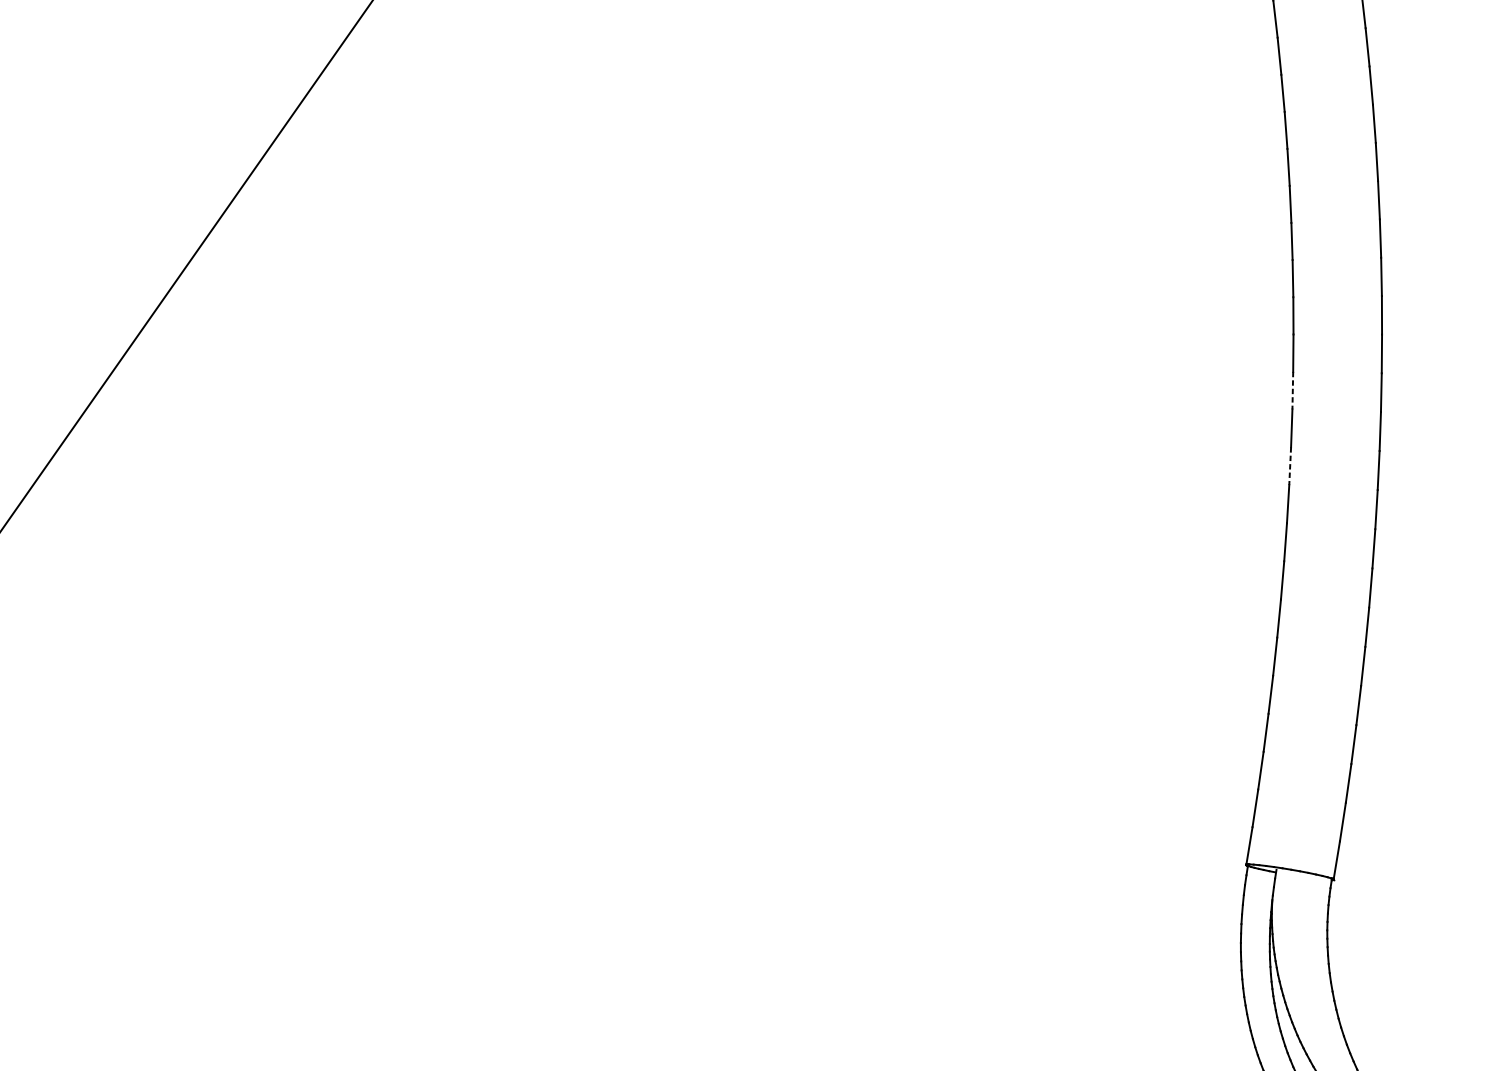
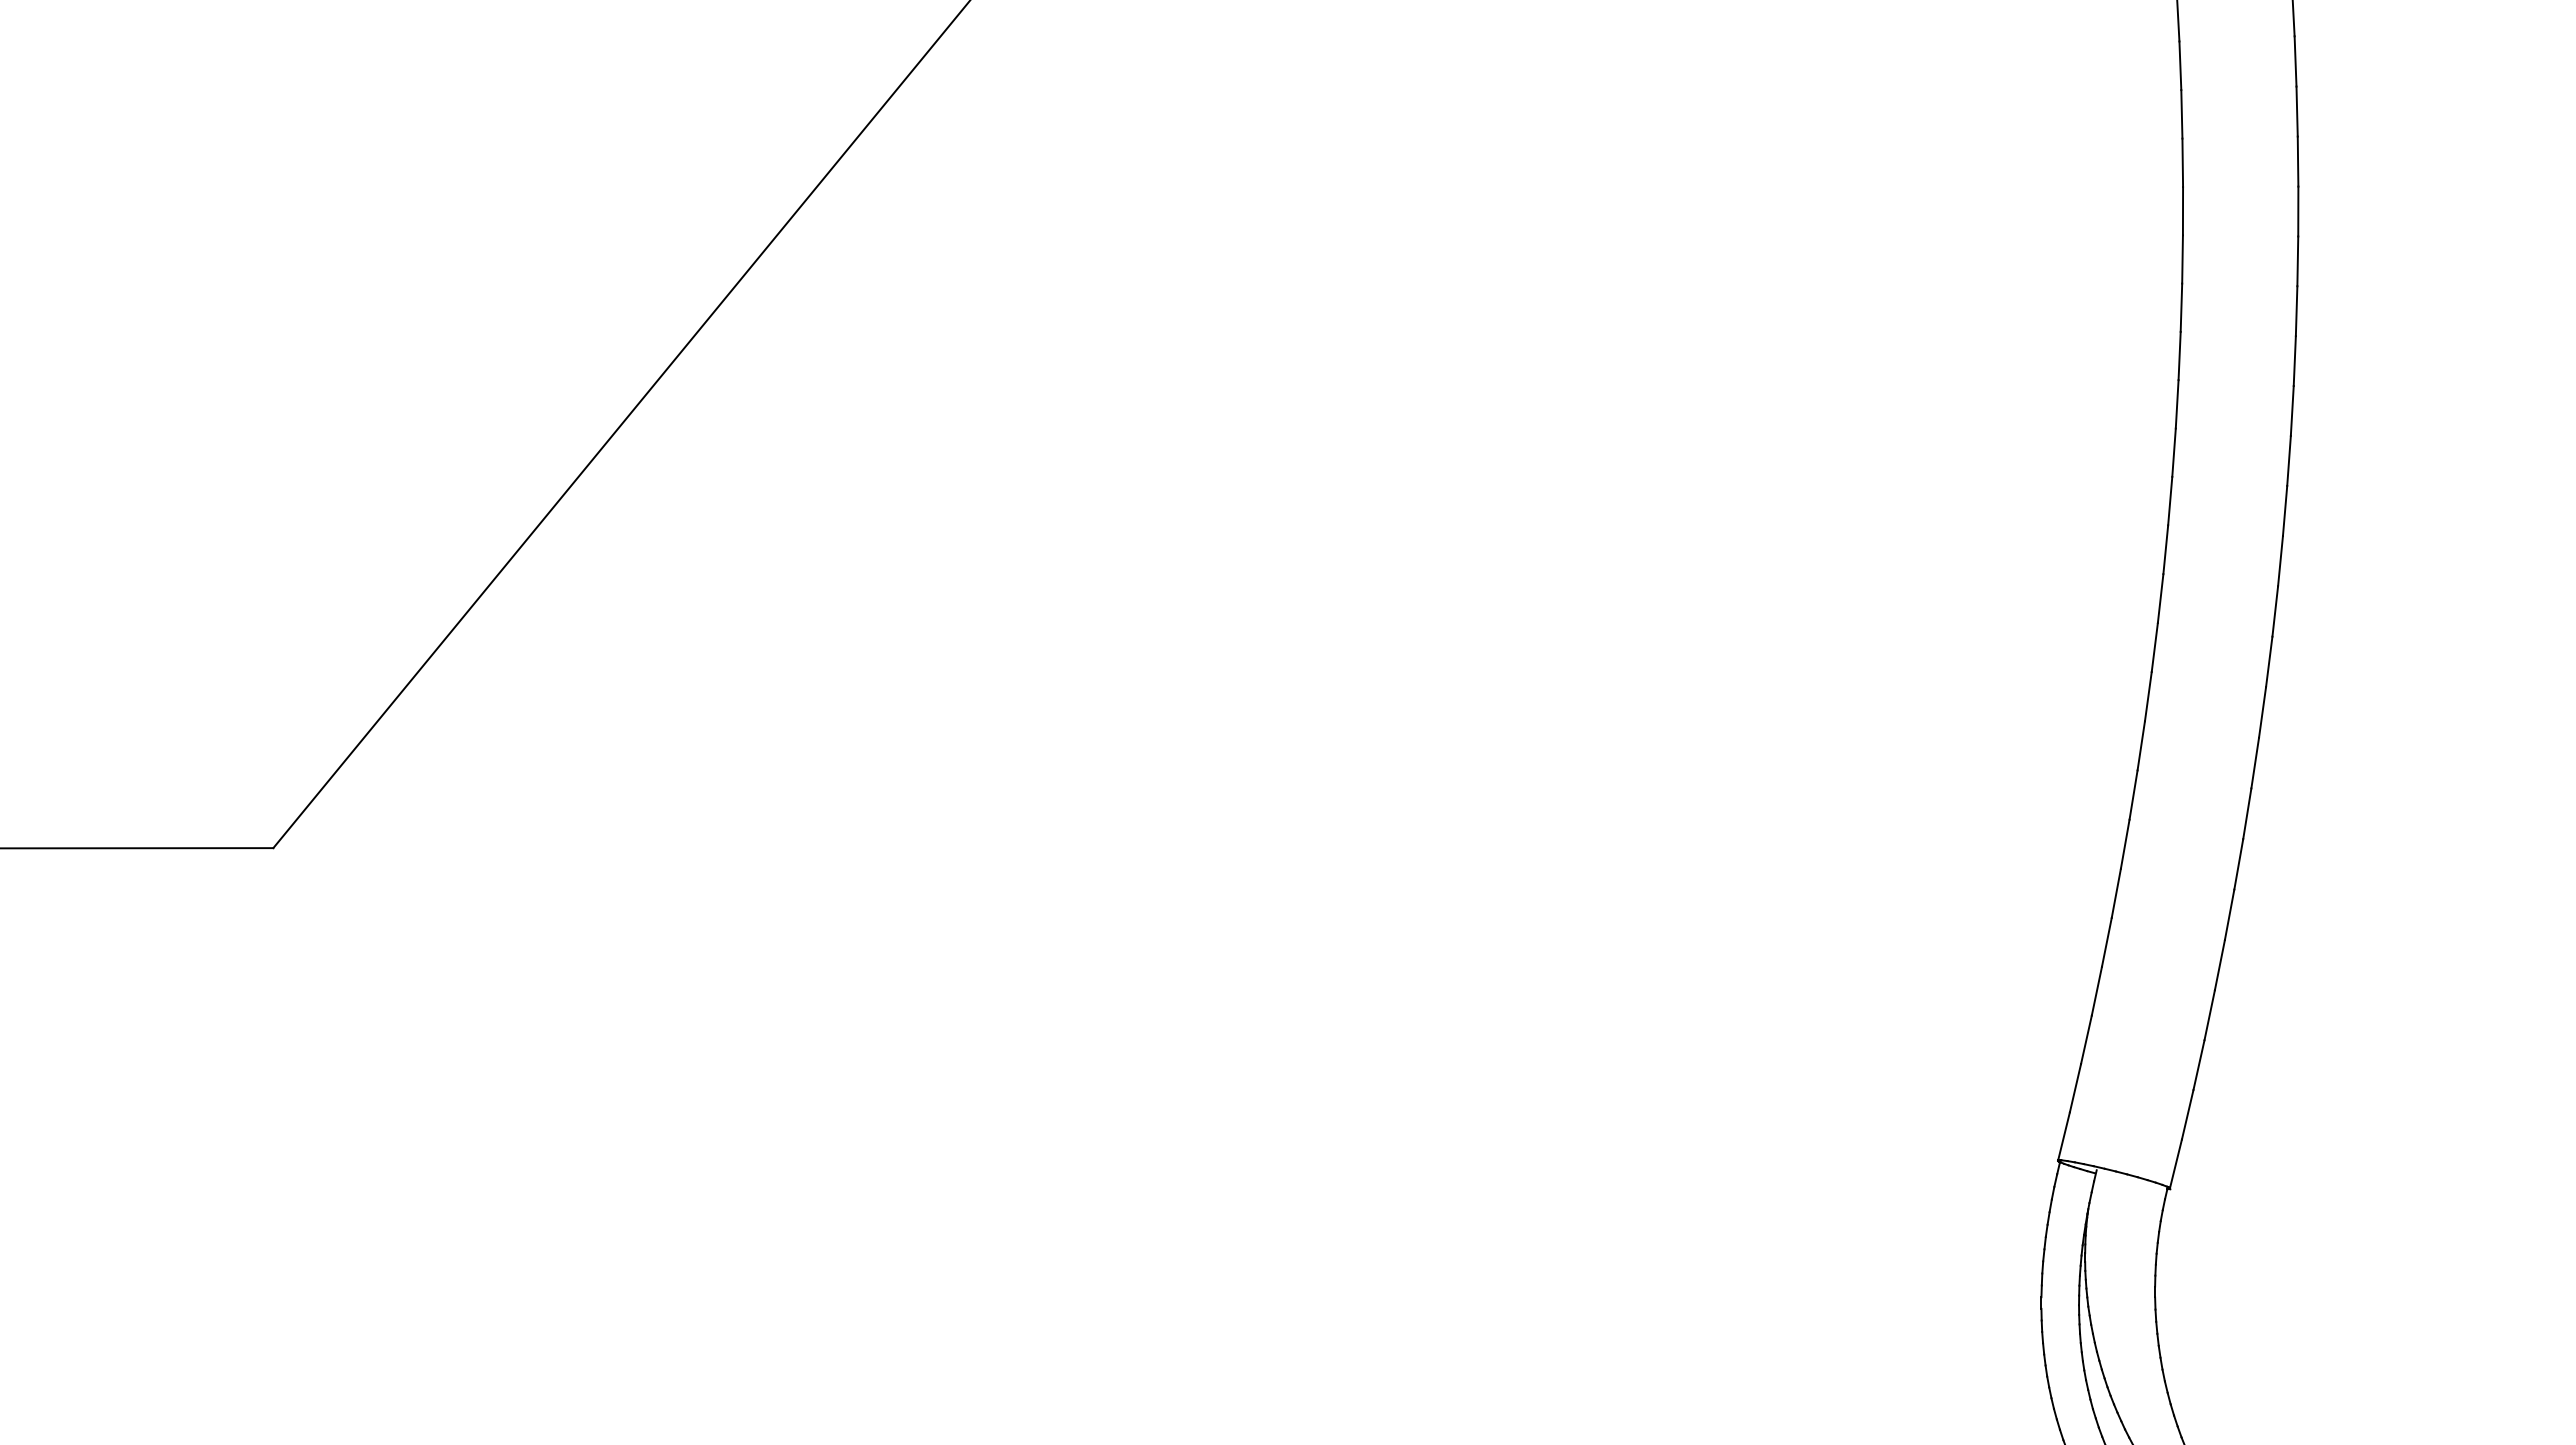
line: (1292, 391) -> (2165, 550), dashed -> solid
line: (1289, 466) -> (2154, 647), dashed -> solid

